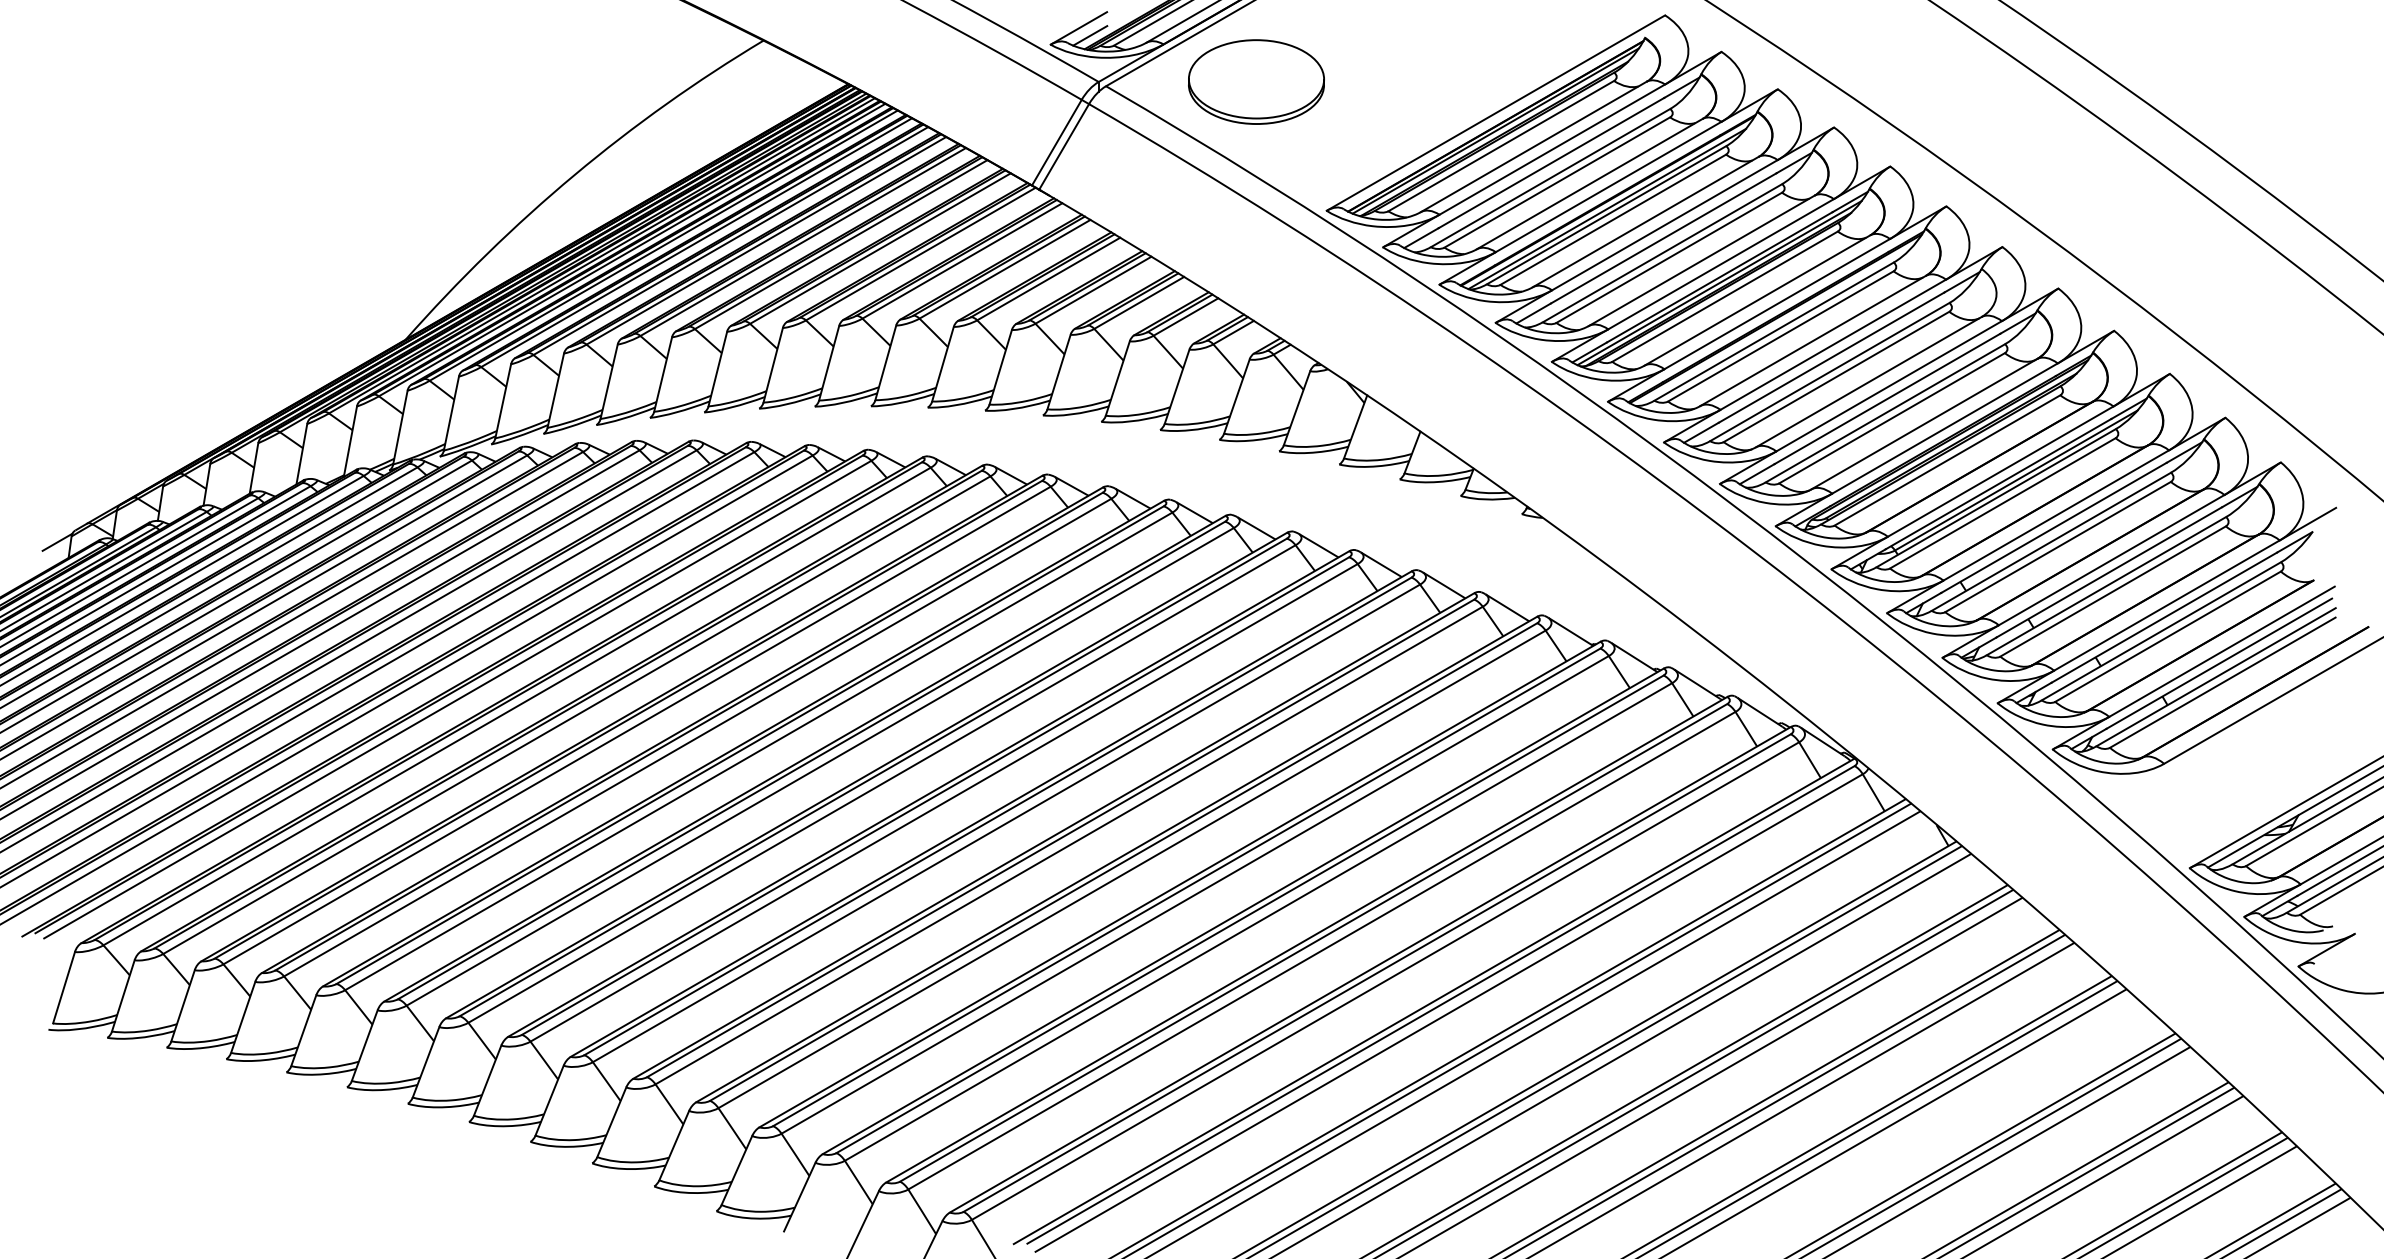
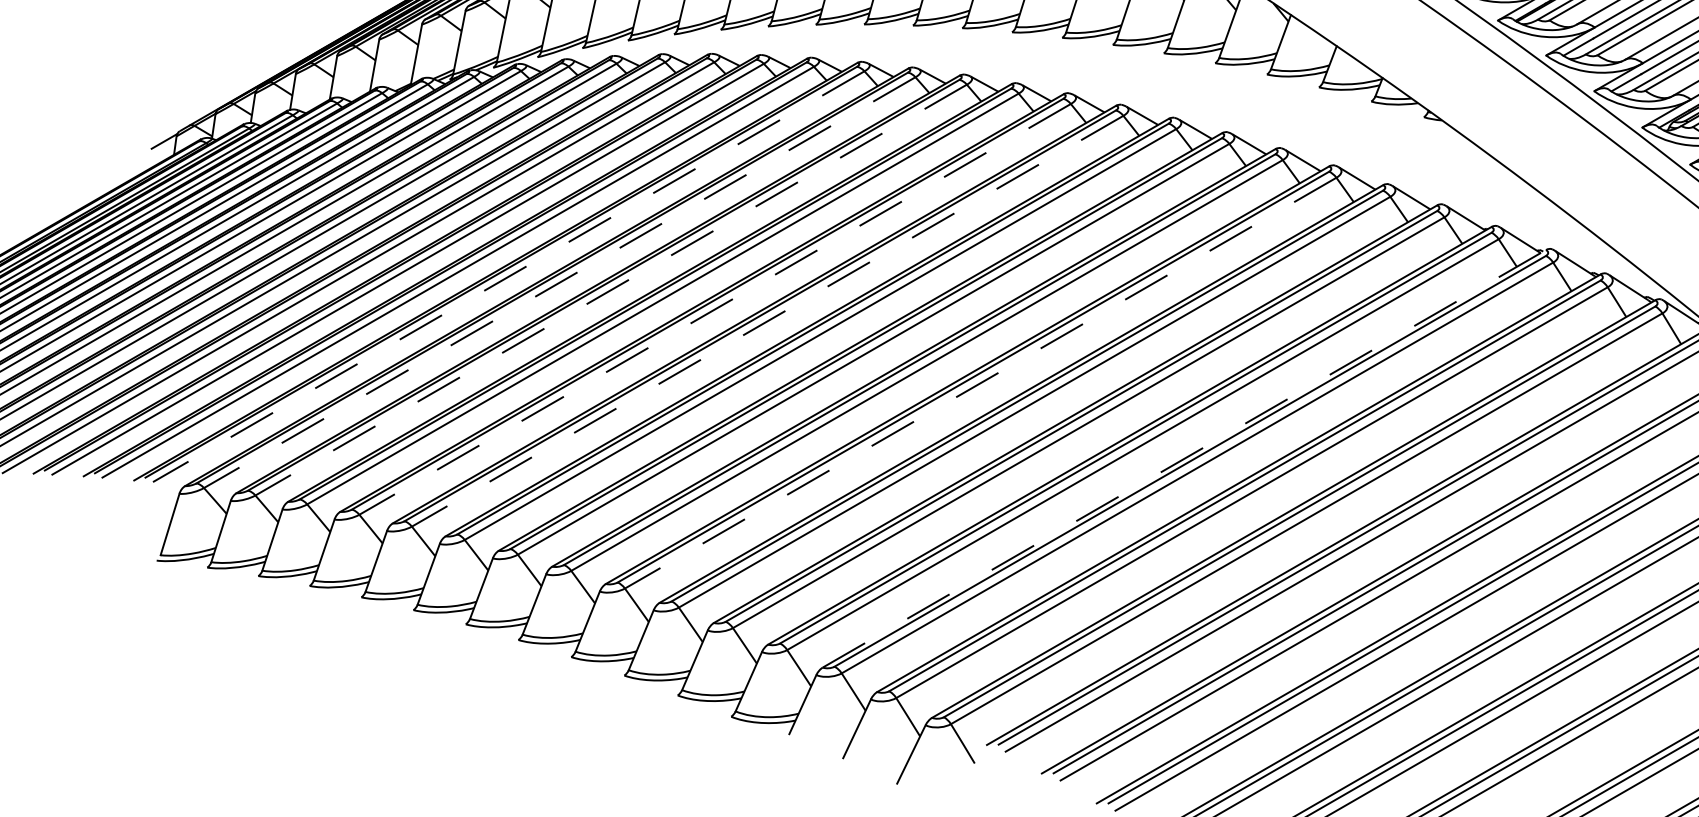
line: (457, 699) -> (508, 276), solid -> dashed
line: (517, 706) -> (560, 282), solid -> dashed
line: (576, 715) -> (610, 290), solid -> dashed
line: (697, 737) -> (714, 309), solid -> dashed
line: (758, 751) -> (767, 321), solid -> dashed
line: (1006, 823) -> (980, 383), solid -> dashed
line: (1243, 911) -> (1184, 458), solid -> dashed

